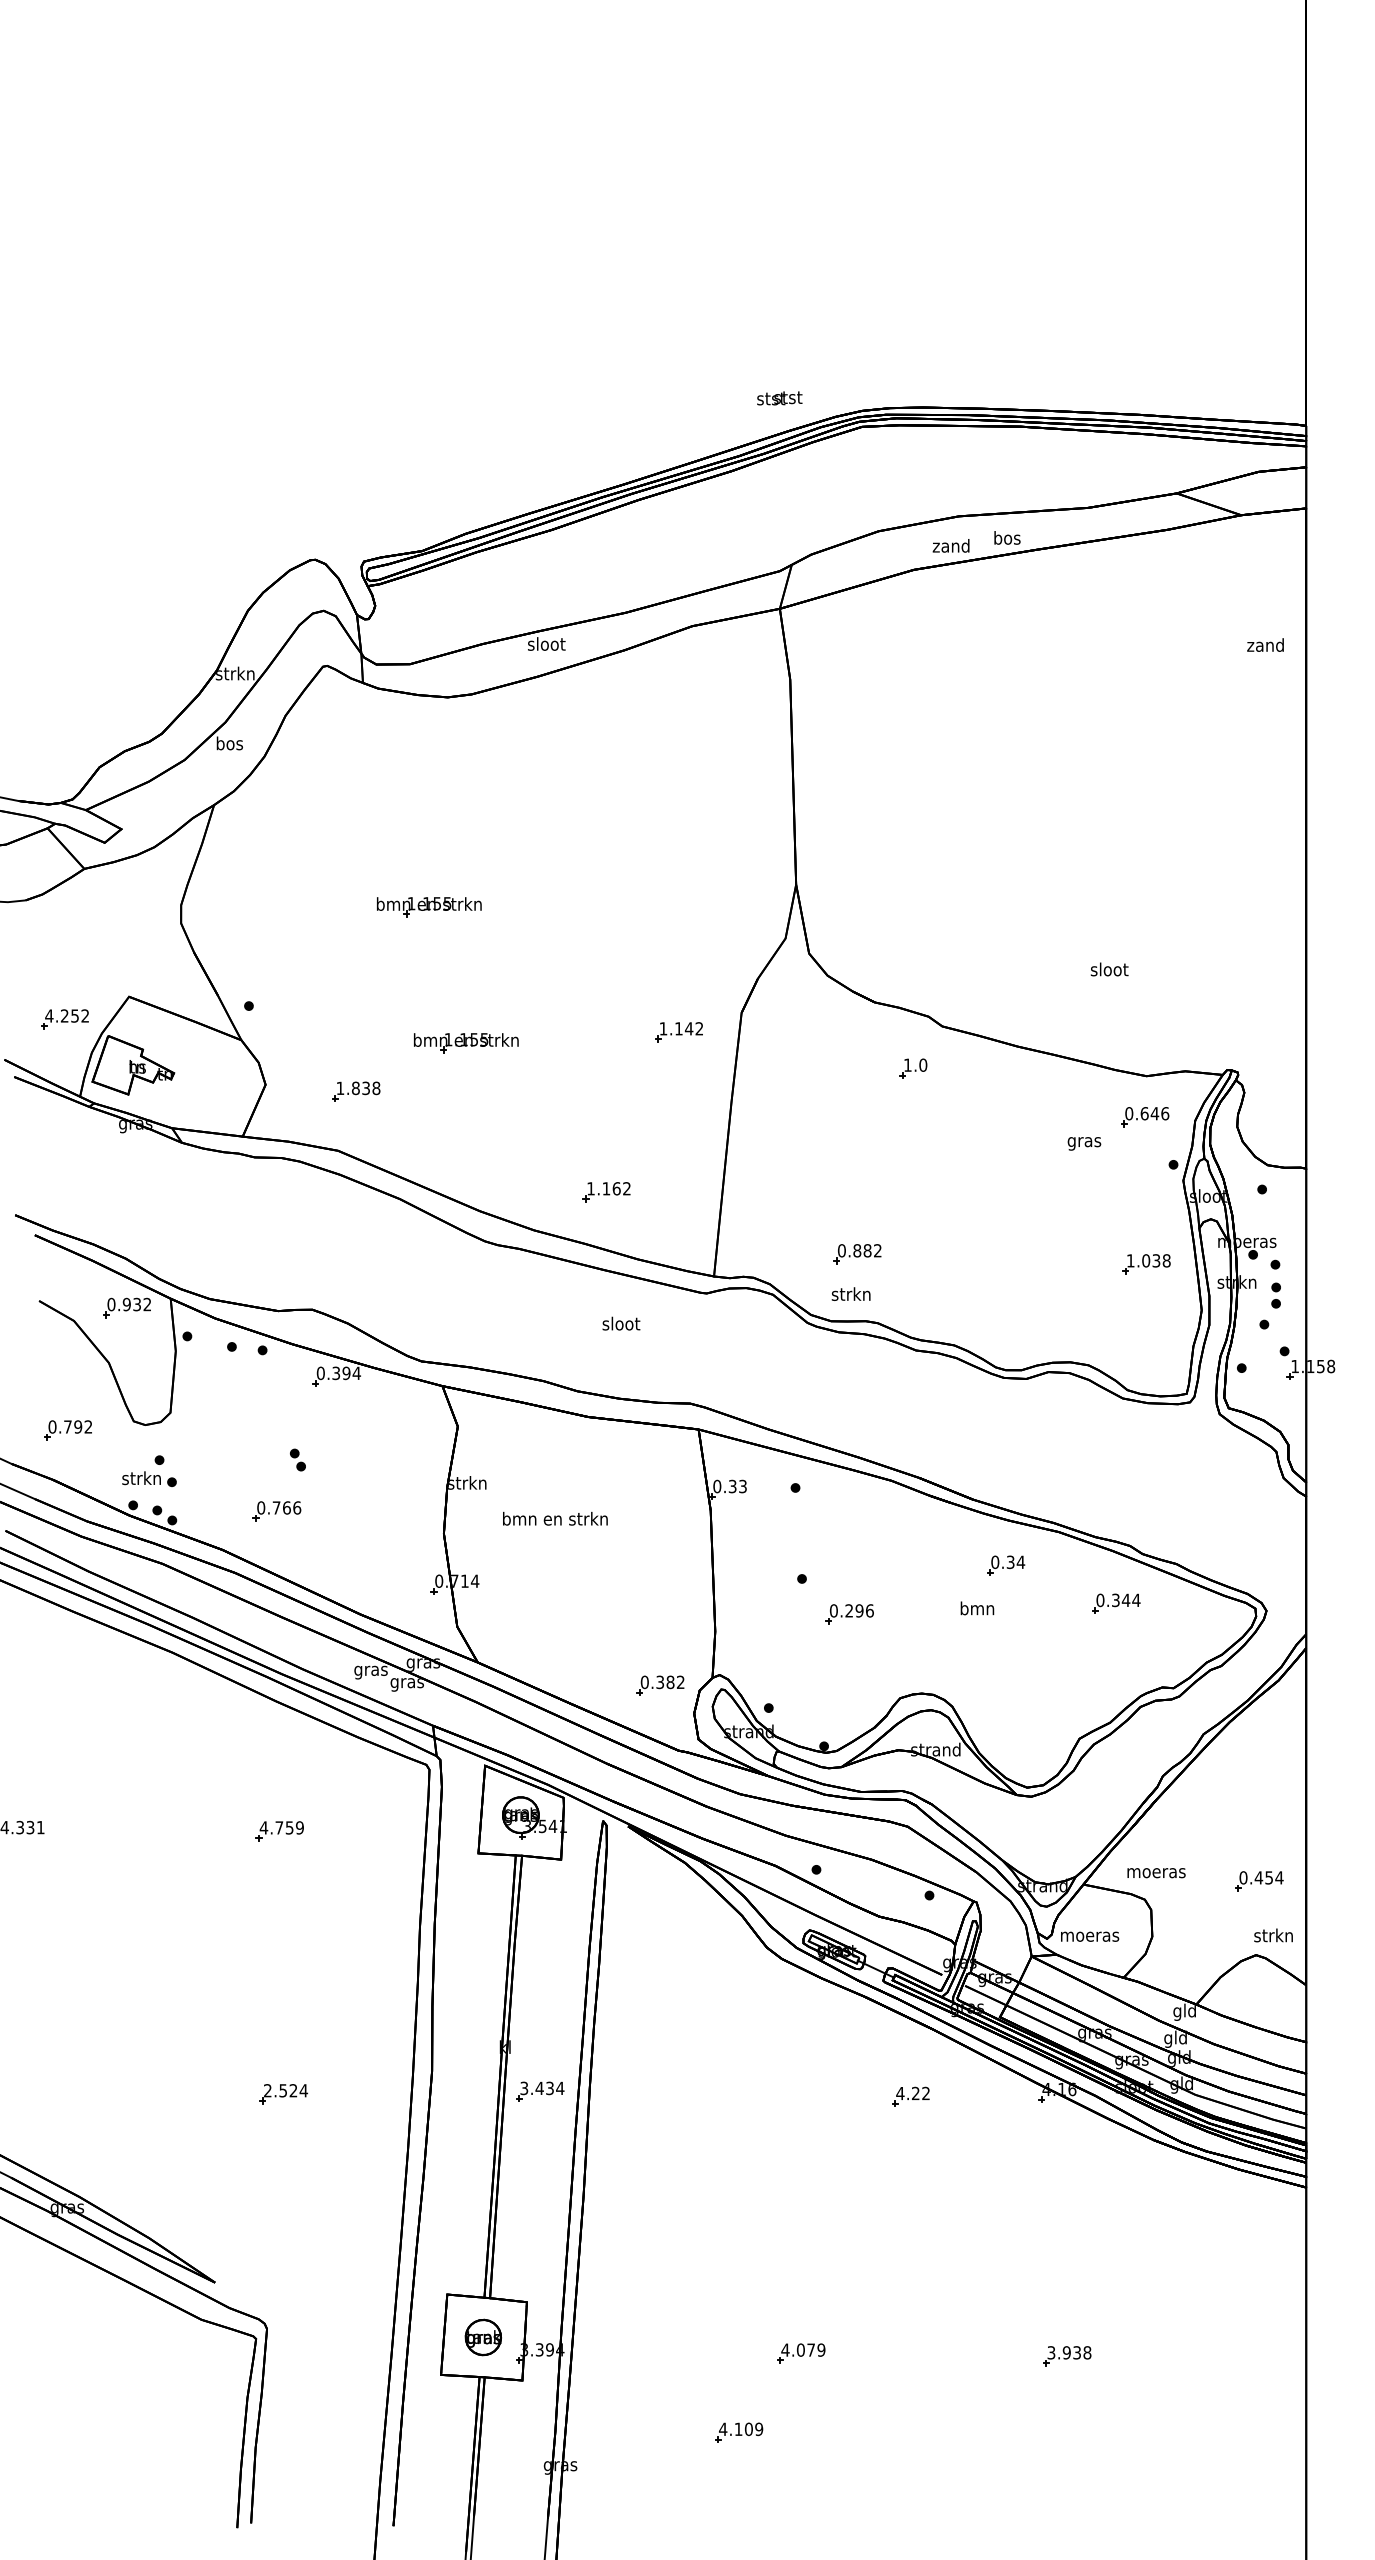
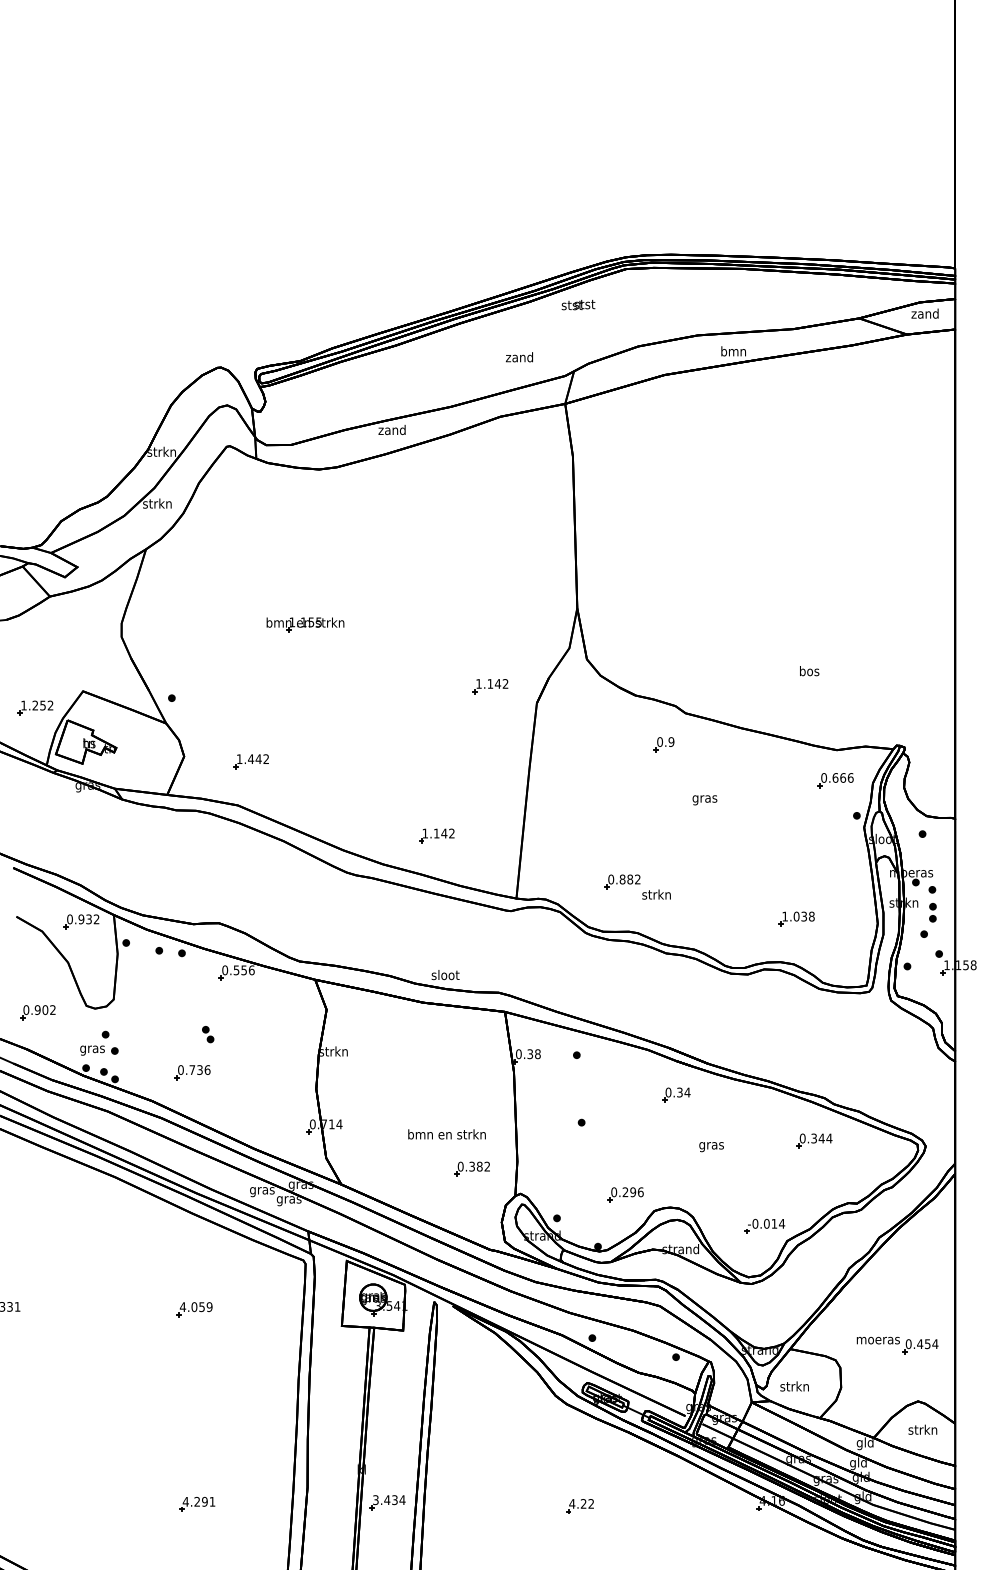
text: (779, 398) -> (578, 305), moved
text: (1006, 537) -> (733, 351), bos -> bmn
text: (950, 545) -> (519, 356), moved
text: (546, 643) -> (392, 429), sloot -> zand
text: (1265, 644) -> (925, 313), moved
text: (229, 743) -> (157, 503), bos -> strkn
text: (1109, 969) -> (809, 671), sloot -> bos
text: (49, 1015) -> (24, 705), 4.252 -> 1.252
part: (678, 1032) -> (490, 686), moved
part: (466, 1043) -> (333, 725), removed
text: (915, 1064) -> (665, 741), 1.0 -> 0.9
text: (365, 1088) -> (258, 759), 1.838 -> 1.442
text: (1154, 1113) -> (842, 777), 0.646 -> 0.666
text: (1084, 1143) -> (704, 800), moved
text: (616, 1188) -> (444, 833), 1.162 -> 1.142
part: (1146, 1264) -> (796, 919), moved
text: (850, 1293) -> (656, 894), moved
text: (621, 1323) -> (445, 974), moved
text: (346, 1373) -> (244, 970), 0.394 -> 0.556
text: (72, 1426) -> (41, 1009), 0.792 -> 0.902
text: (141, 1479) -> (92, 1048), strkn -> gras
text: (742, 1486) -> (537, 1054), 0.33 -> 0.38
text: (286, 1507) -> (199, 1069), 0.766 -> 0.736
text: (555, 1518) -> (447, 1134), moved
part: (1006, 1565) -> (676, 1094), moved
text: (977, 1609) -> (711, 1145), bmn -> gras
part: (849, 1614) -> (625, 1194), moved
part: (660, 1685) -> (472, 1169), moved
part: (1049, 1718) -> (765, 1226), added
text: (279, 1827) -> (194, 1306), 4.759 -> 4.059
text: (1156, 1873) -> (878, 1340), moved
text: (1090, 1934) -> (795, 1386), moeras -> strkn
text: (1273, 1935) -> (922, 1429), moved
text: (285, 2090) -> (198, 1501), 2.524 -> 4.291
part: (910, 2096) -> (579, 1506), moved

